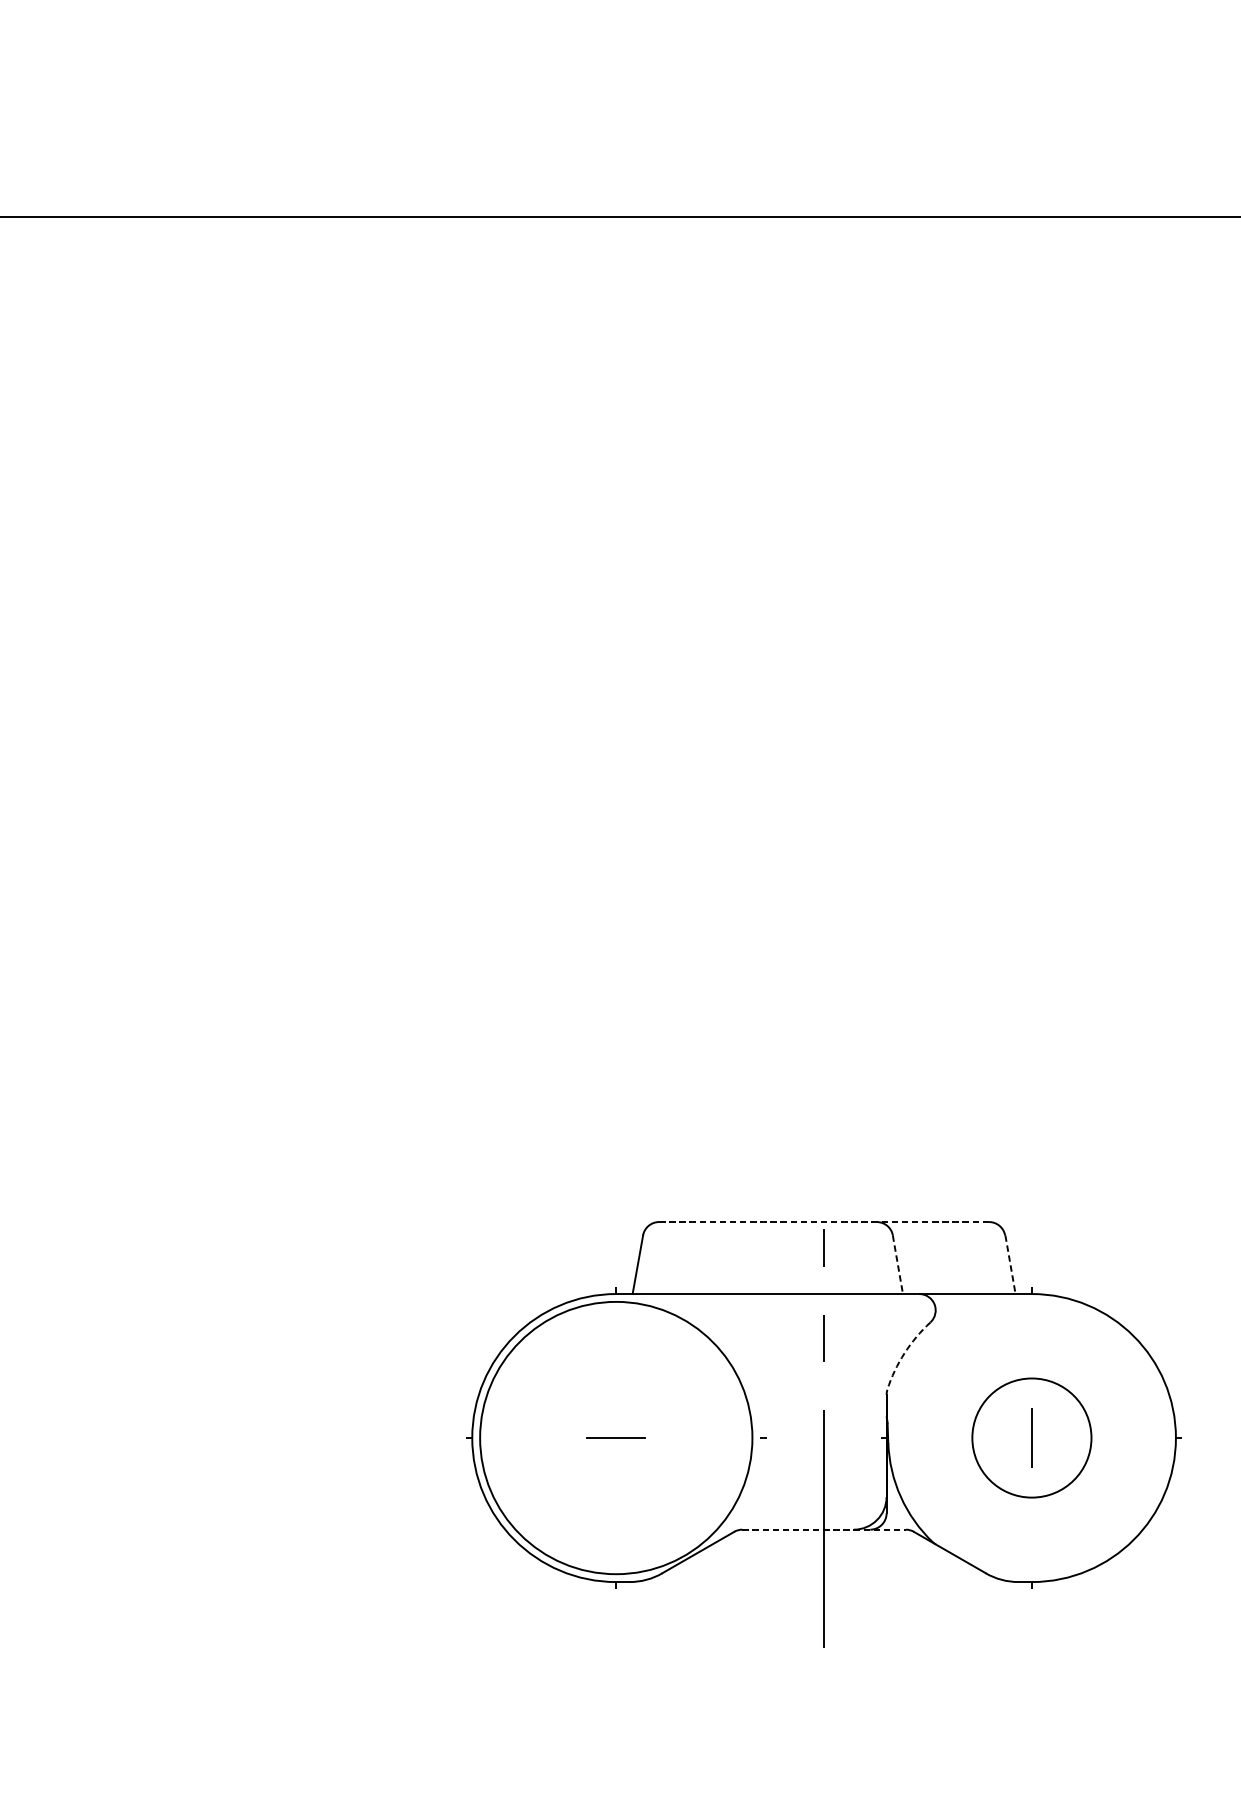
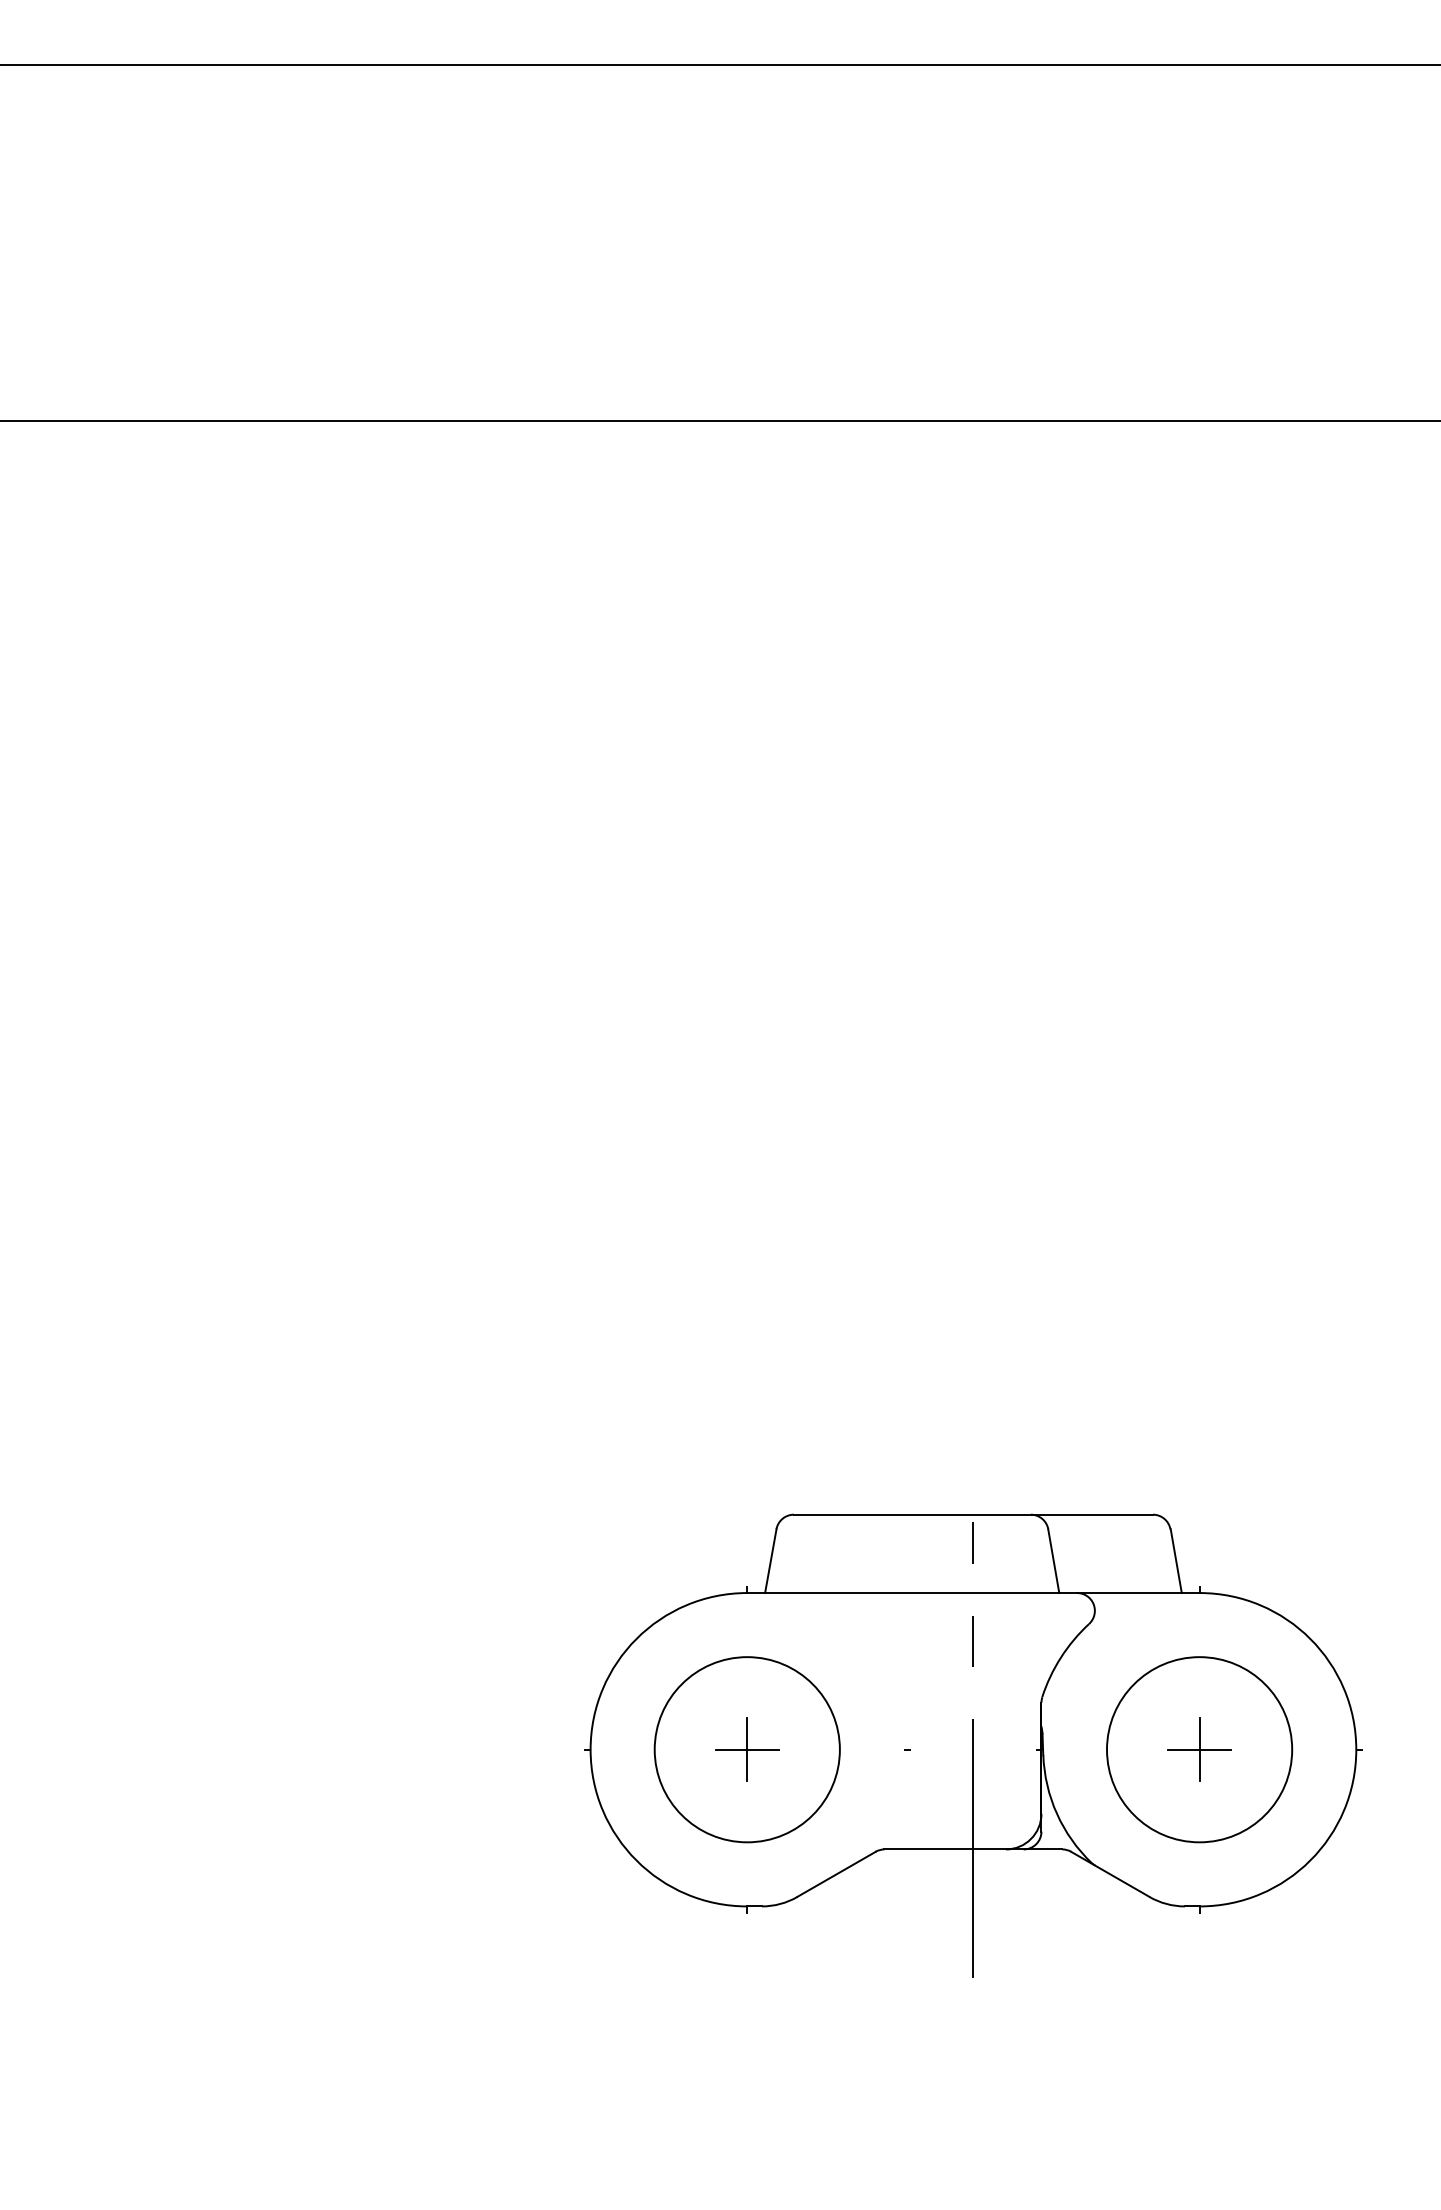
line: (824, 1221) -> (973, 1514), dashed -> solid
line: (897, 1265) -> (1053, 1561), dashed -> solid
line: (1010, 1265) -> (1176, 1561), dashed -> solid
arc: (905, 1353) -> (1061, 1657), dashed -> solid
circle: (615, 1437) -> (746, 1749), size x0.62
line: (616, 1437) -> (747, 1749), added
circle: (1031, 1437) -> (1199, 1749), size x1.43
line: (1031, 1437) -> (1199, 1749), added
line: (824, 1529) -> (973, 1849), dashed -> solid

